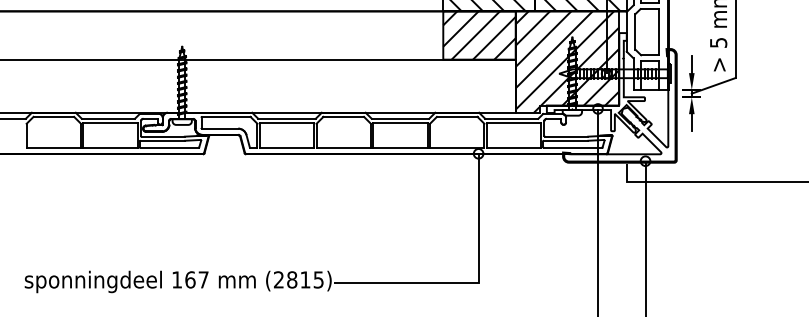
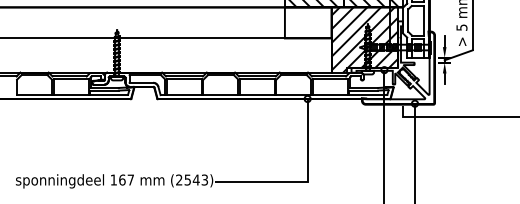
hatch: (478, 34) -> (307, 22), removed
text: (304, 279) -> (195, 179), (2815) -> (2543)

